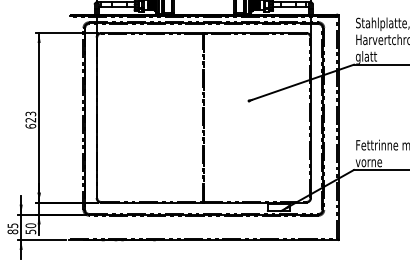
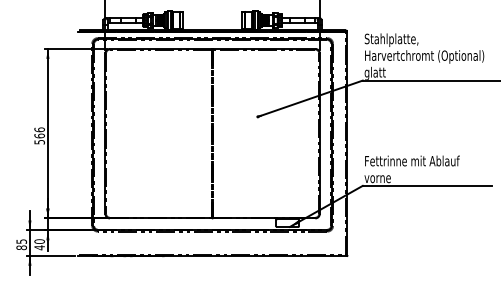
text: (30, 119) -> (39, 135), 623 -> 566
text: (30, 231) -> (39, 247), 50 -> 40

